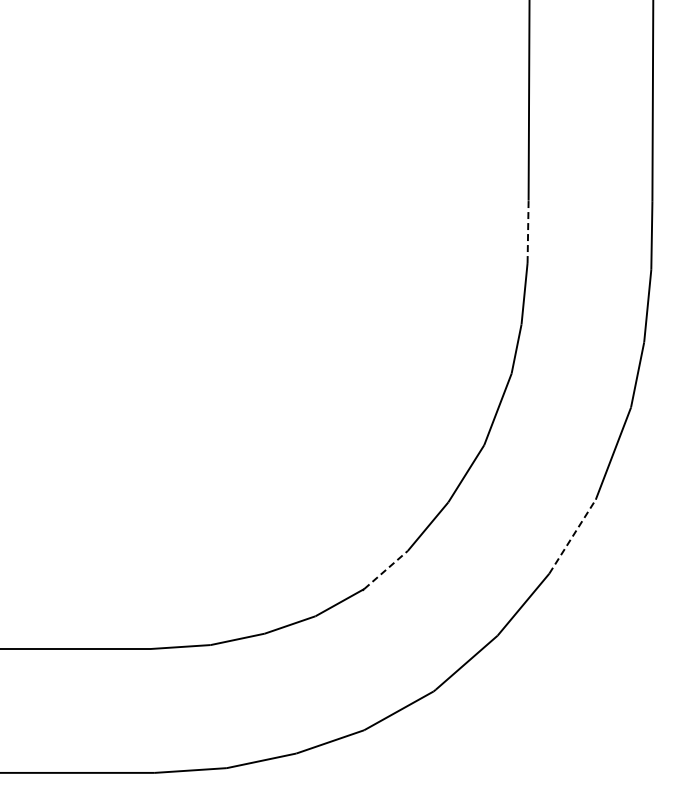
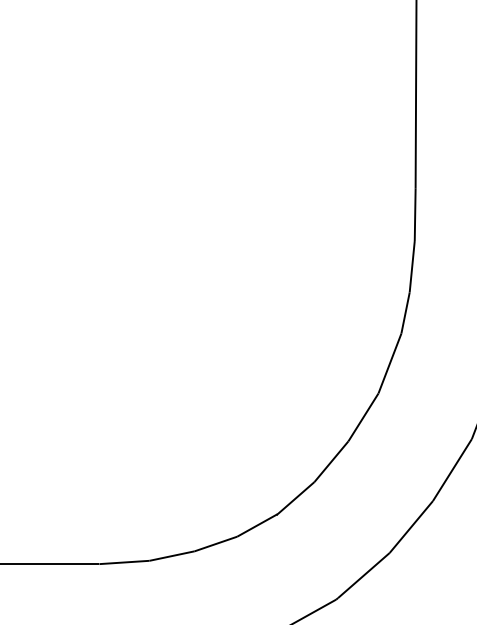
line: (528, 231) -> (415, 214), dashed -> solid
line: (572, 536) -> (452, 469), dashed -> solid
line: (386, 570) -> (296, 498), dashed -> solid

